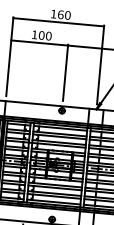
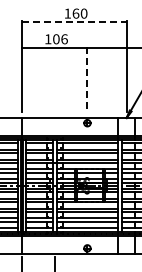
line: (58, 22) -> (74, 22), solid -> dashed
text: (48, 36) -> (64, 39), 100 -> 106
line: (65, 72) -> (87, 79), solid -> dashed

